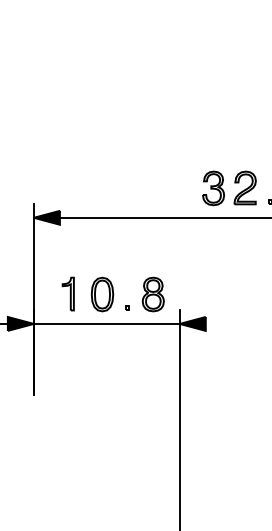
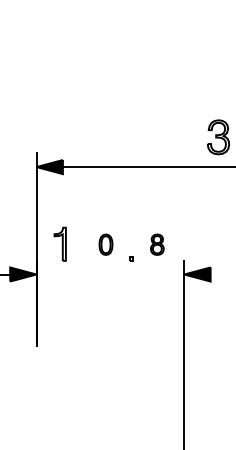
part: (67, 293) -> (59, 243), moved
part: (102, 294) -> (106, 244), size x0.6
part: (152, 294) -> (156, 244), size x0.6
line: (106, 323) -> (110, 274), removed

